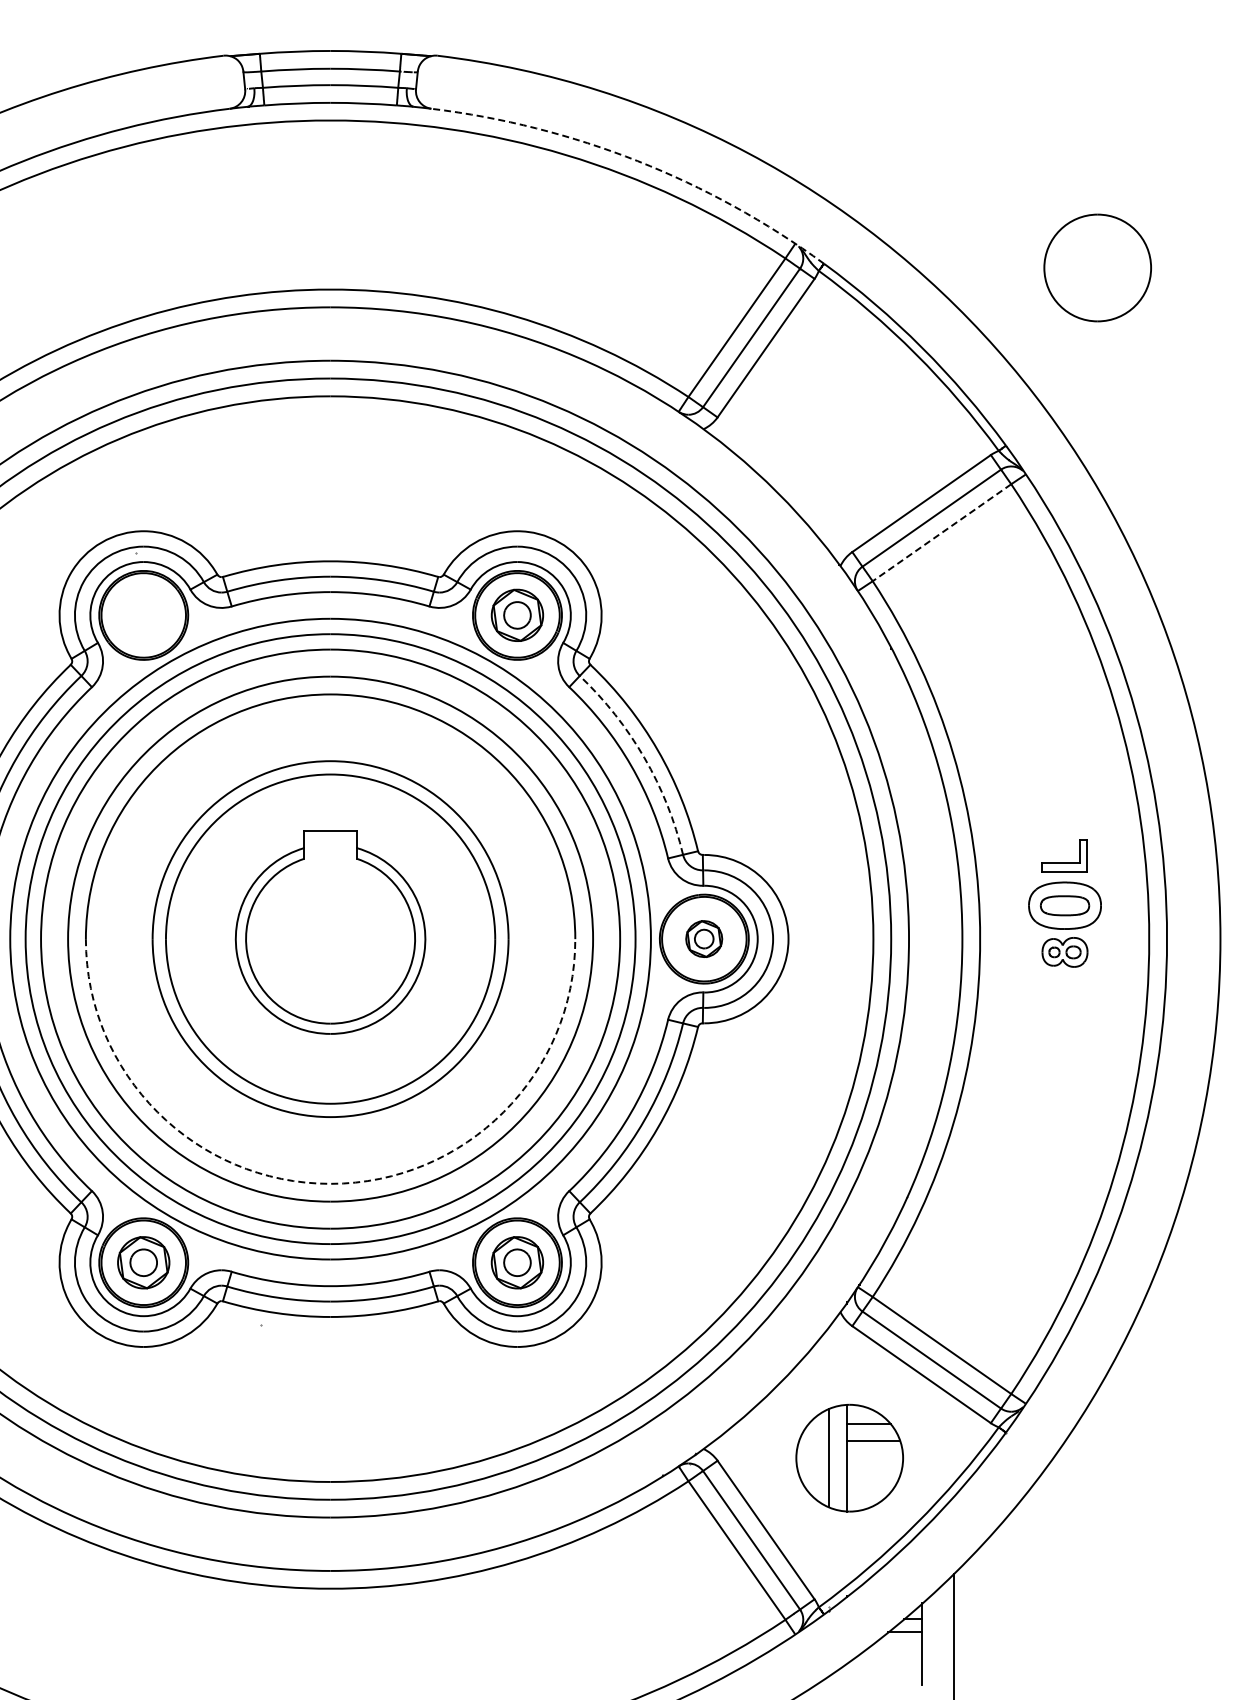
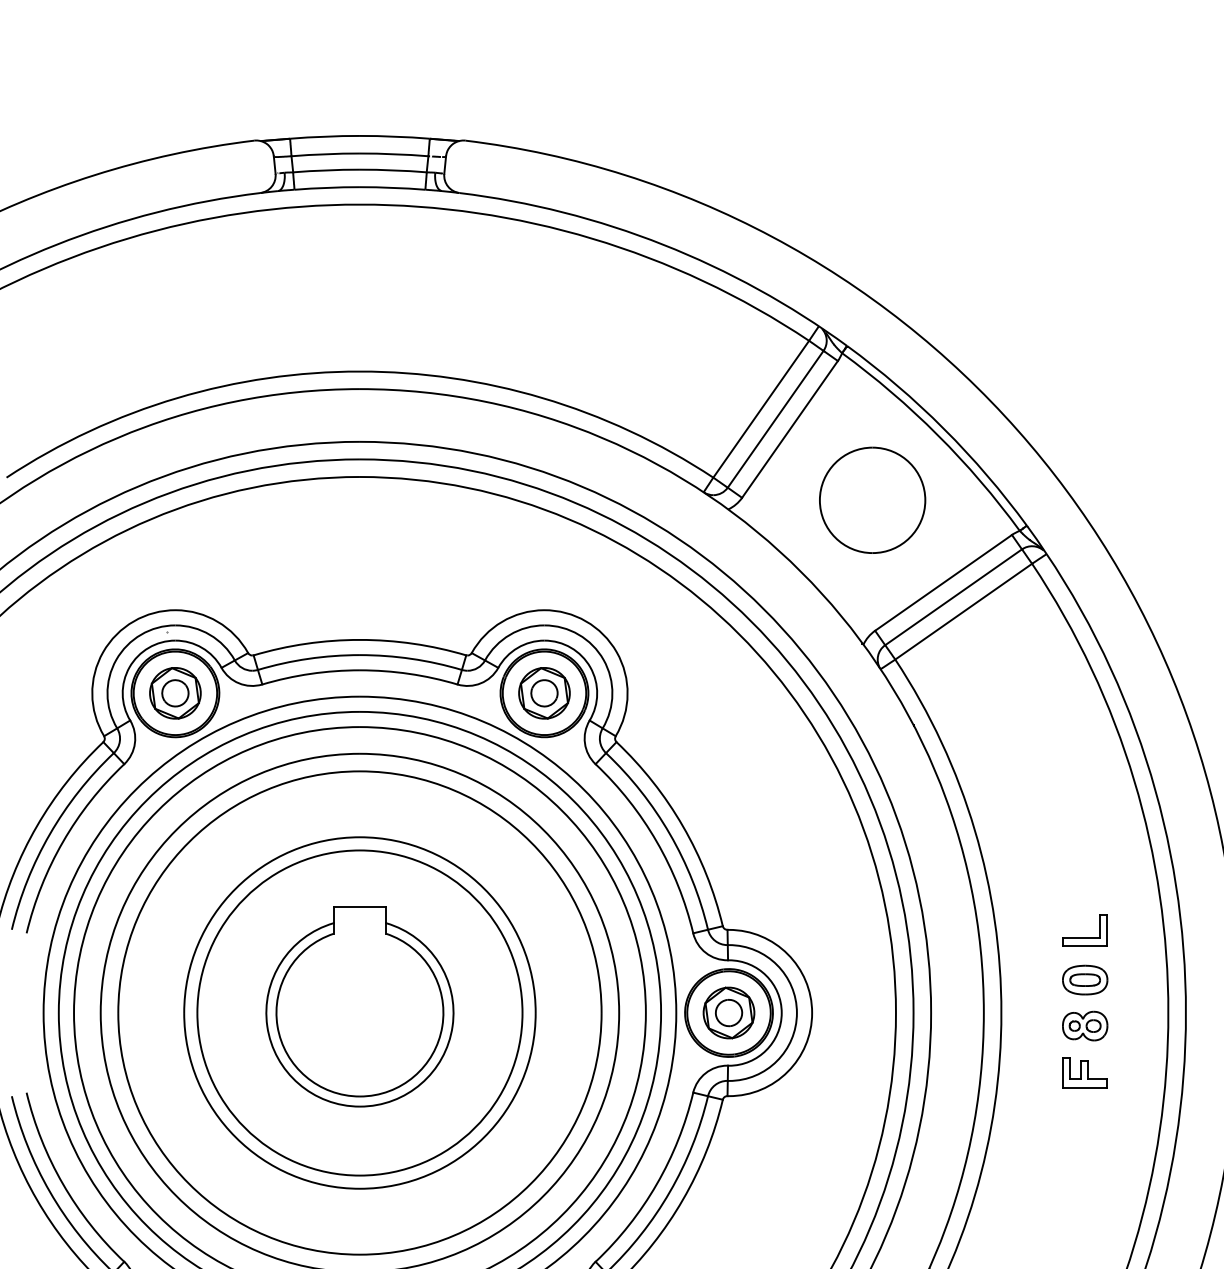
arc: (637, 161) -> (663, 245), dashed -> solid
part: (1097, 267) -> (872, 499), moved
line: (941, 532) -> (963, 611), dashed -> solid
part: (143, 614) -> (175, 692), added
arc: (644, 757) -> (669, 833), dashed -> solid
part: (1064, 905) -> (1084, 979), size x0.62
part: (703, 938) -> (728, 1012), size x1.43
part: (1064, 999) -> (1084, 1072), added
arc: (330, 1183) -> (359, 1254), dashed -> solid

